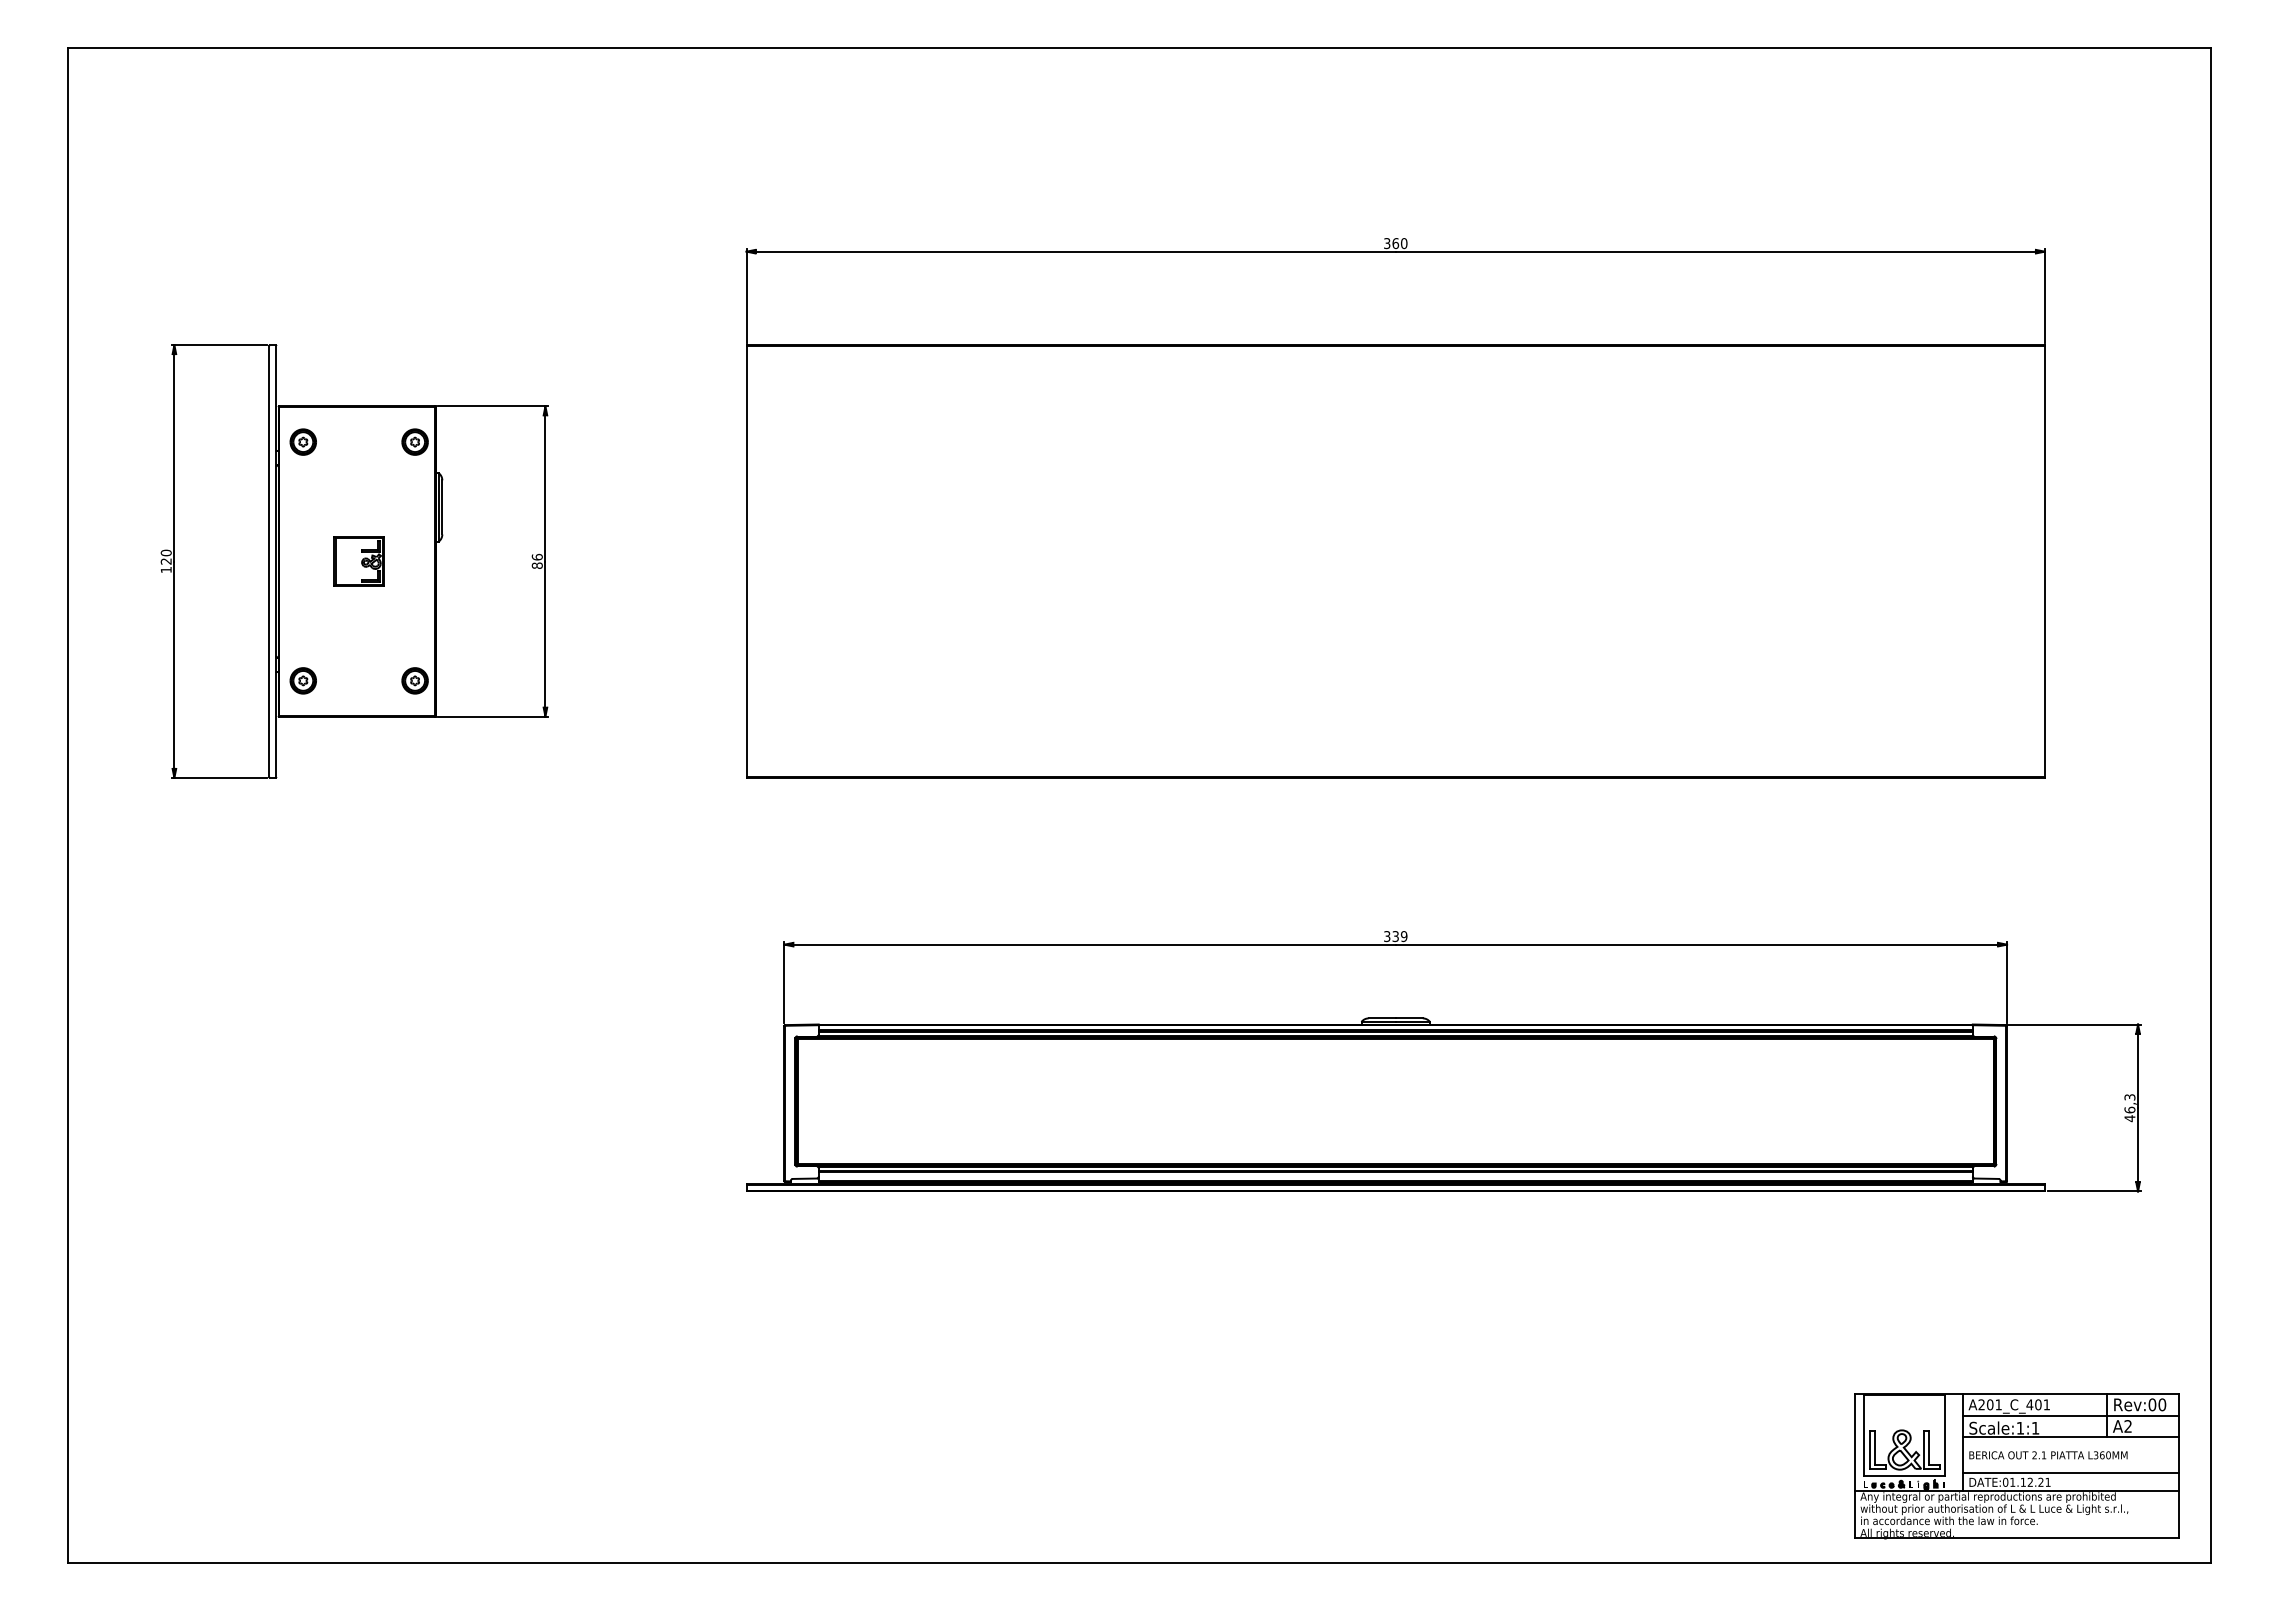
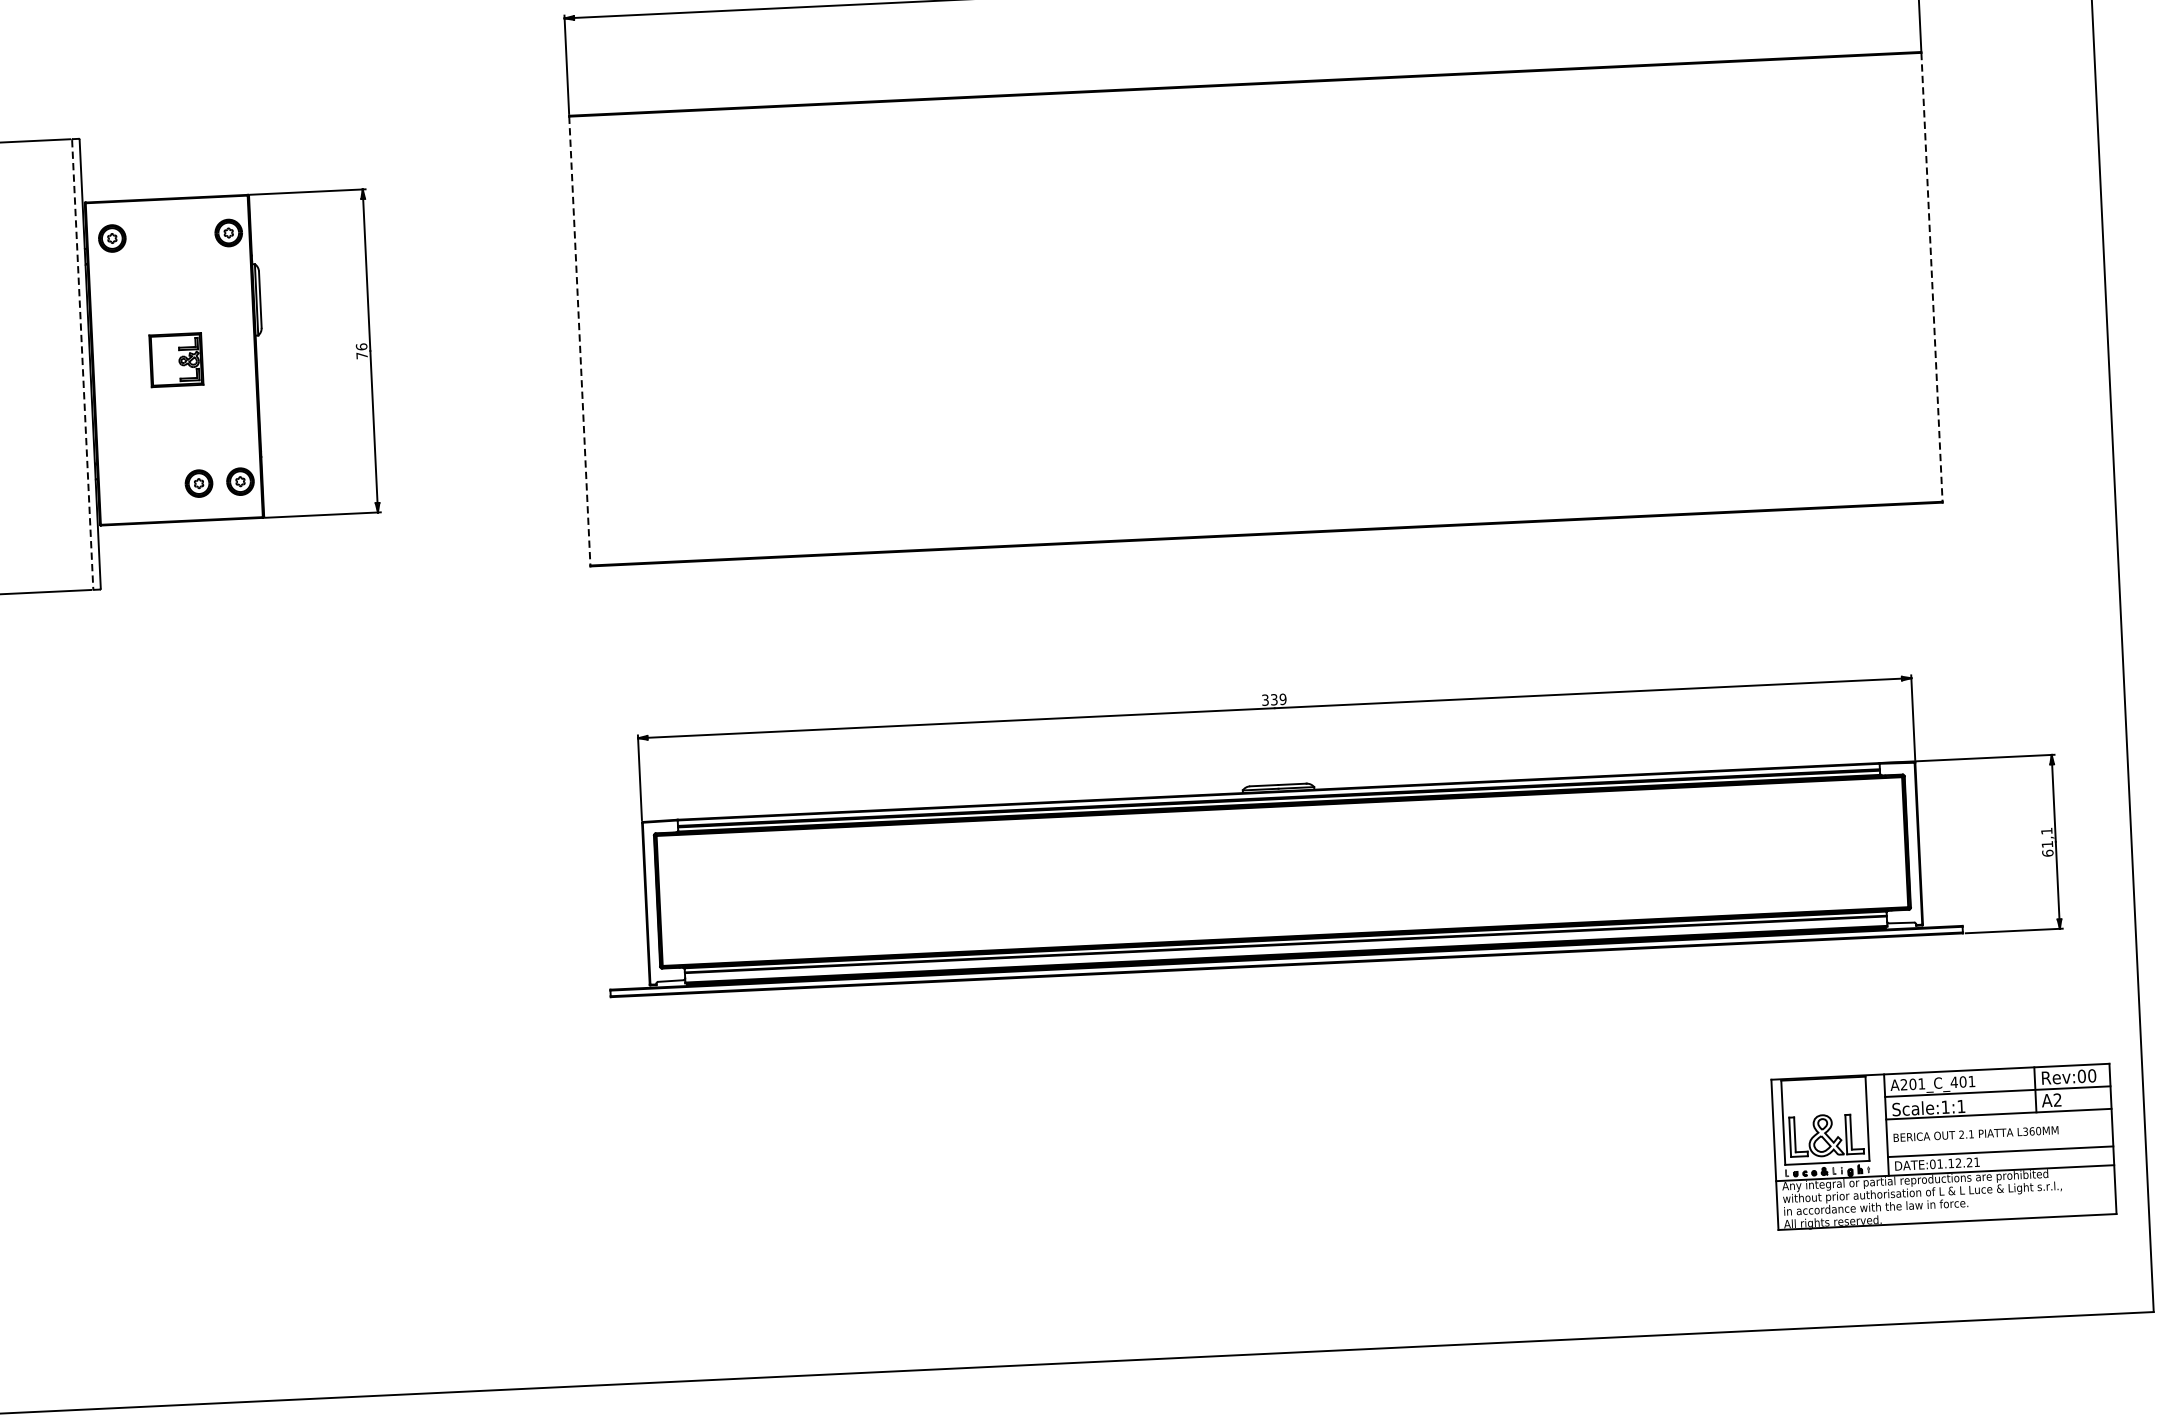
line: (269, 562) -> (83, 365), solid -> dashed
line: (746, 562) -> (579, 342), solid -> dashed
line: (2044, 562) -> (1931, 278), solid -> dashed
text: (536, 565) -> (361, 355), 86 -> 76
part: (302, 680) -> (198, 483), moved
text: (2129, 1108) -> (2046, 842), 46,3 -> 61,1
part: (2016, 1466) -> (1943, 1147), moved

